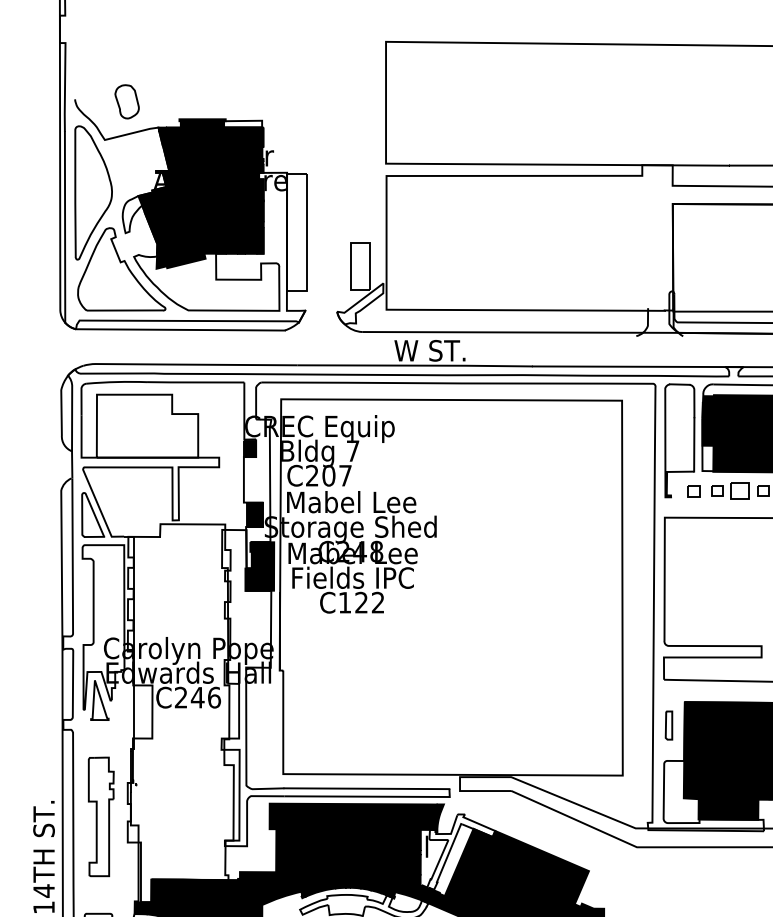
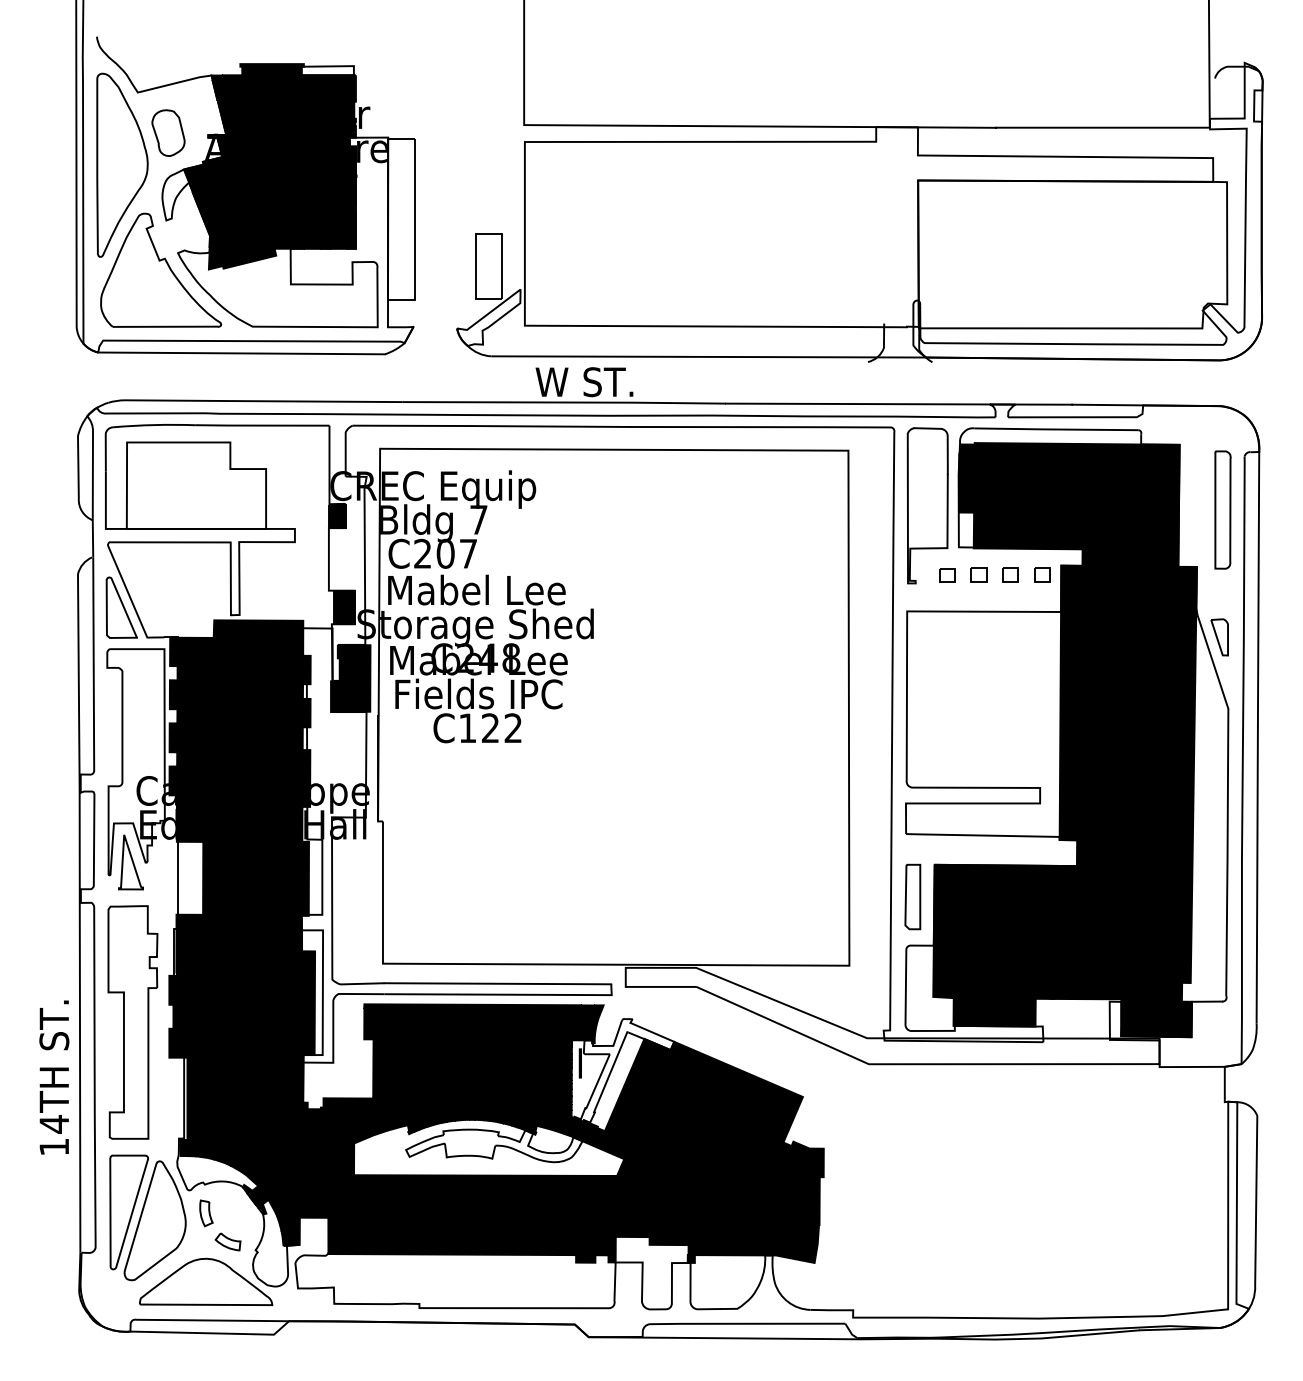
part: (127, 101) -> (168, 132), moved
part: (740, 490) -> (1010, 574), size x0.62
fill: (181, 712) -> (242, 879), added
part: (668, 725) -> (912, 896), size x1.67
part: (100, 816) -> (132, 1022), size x1.43

